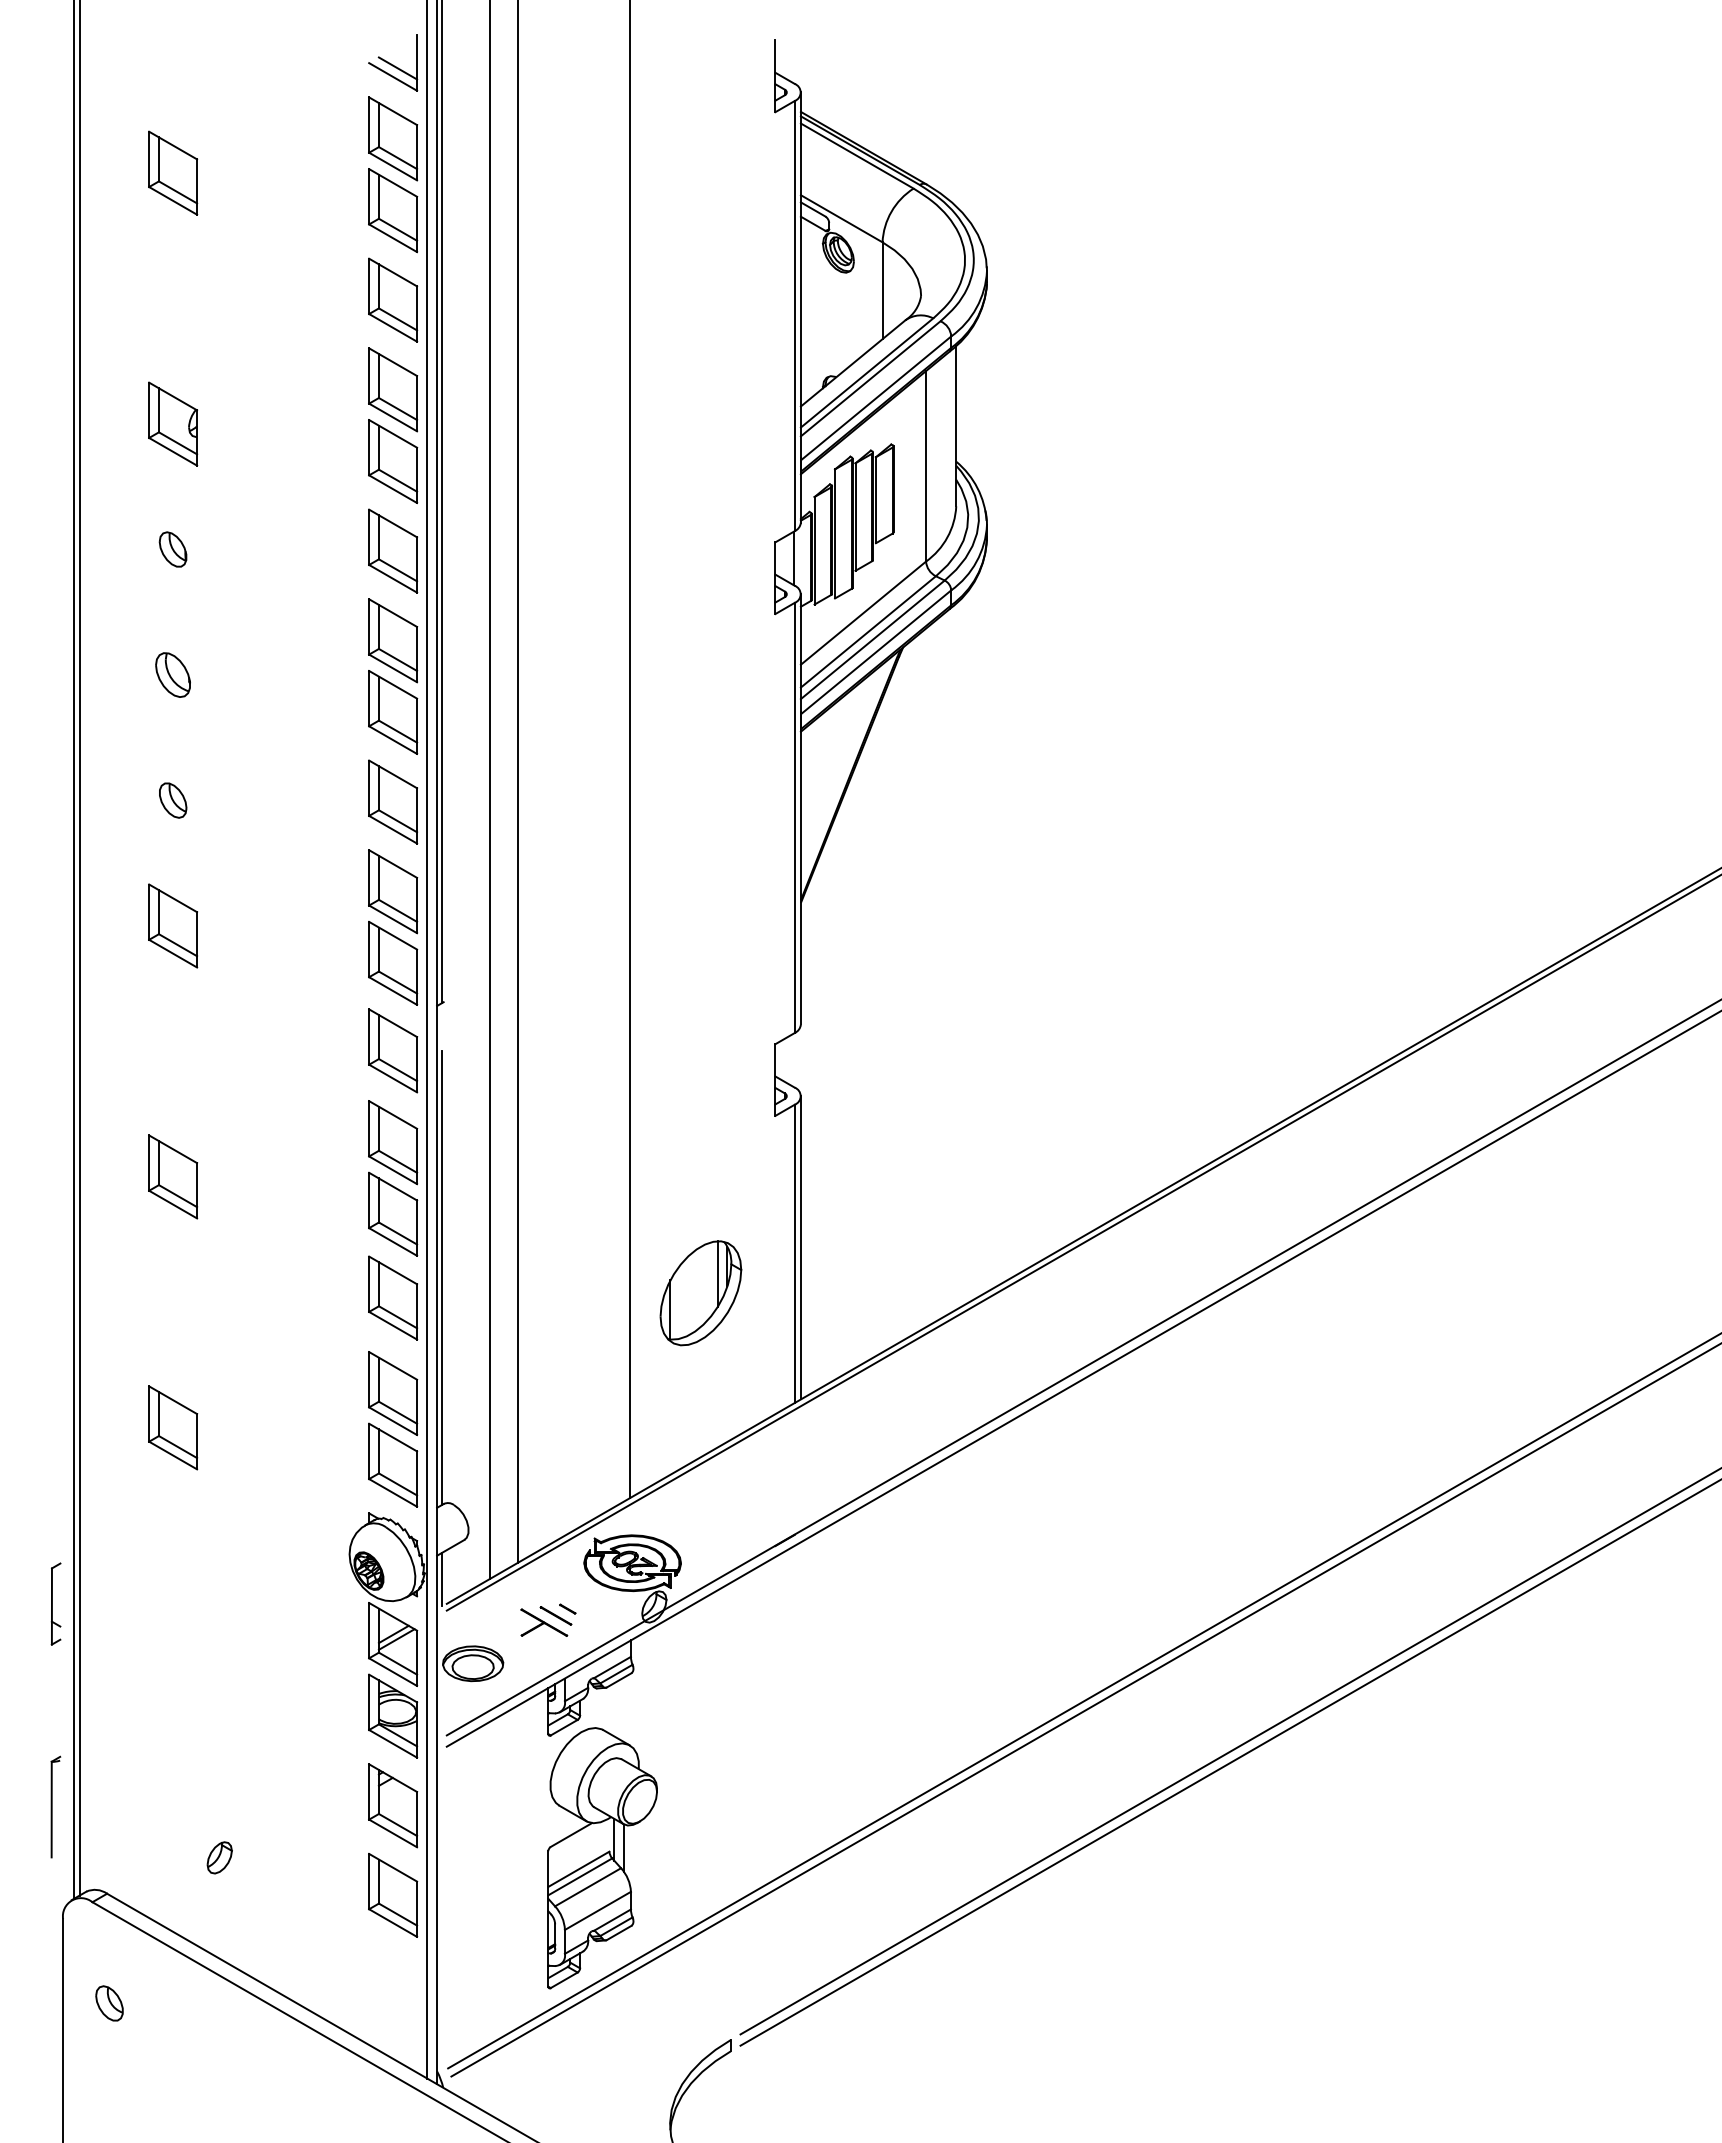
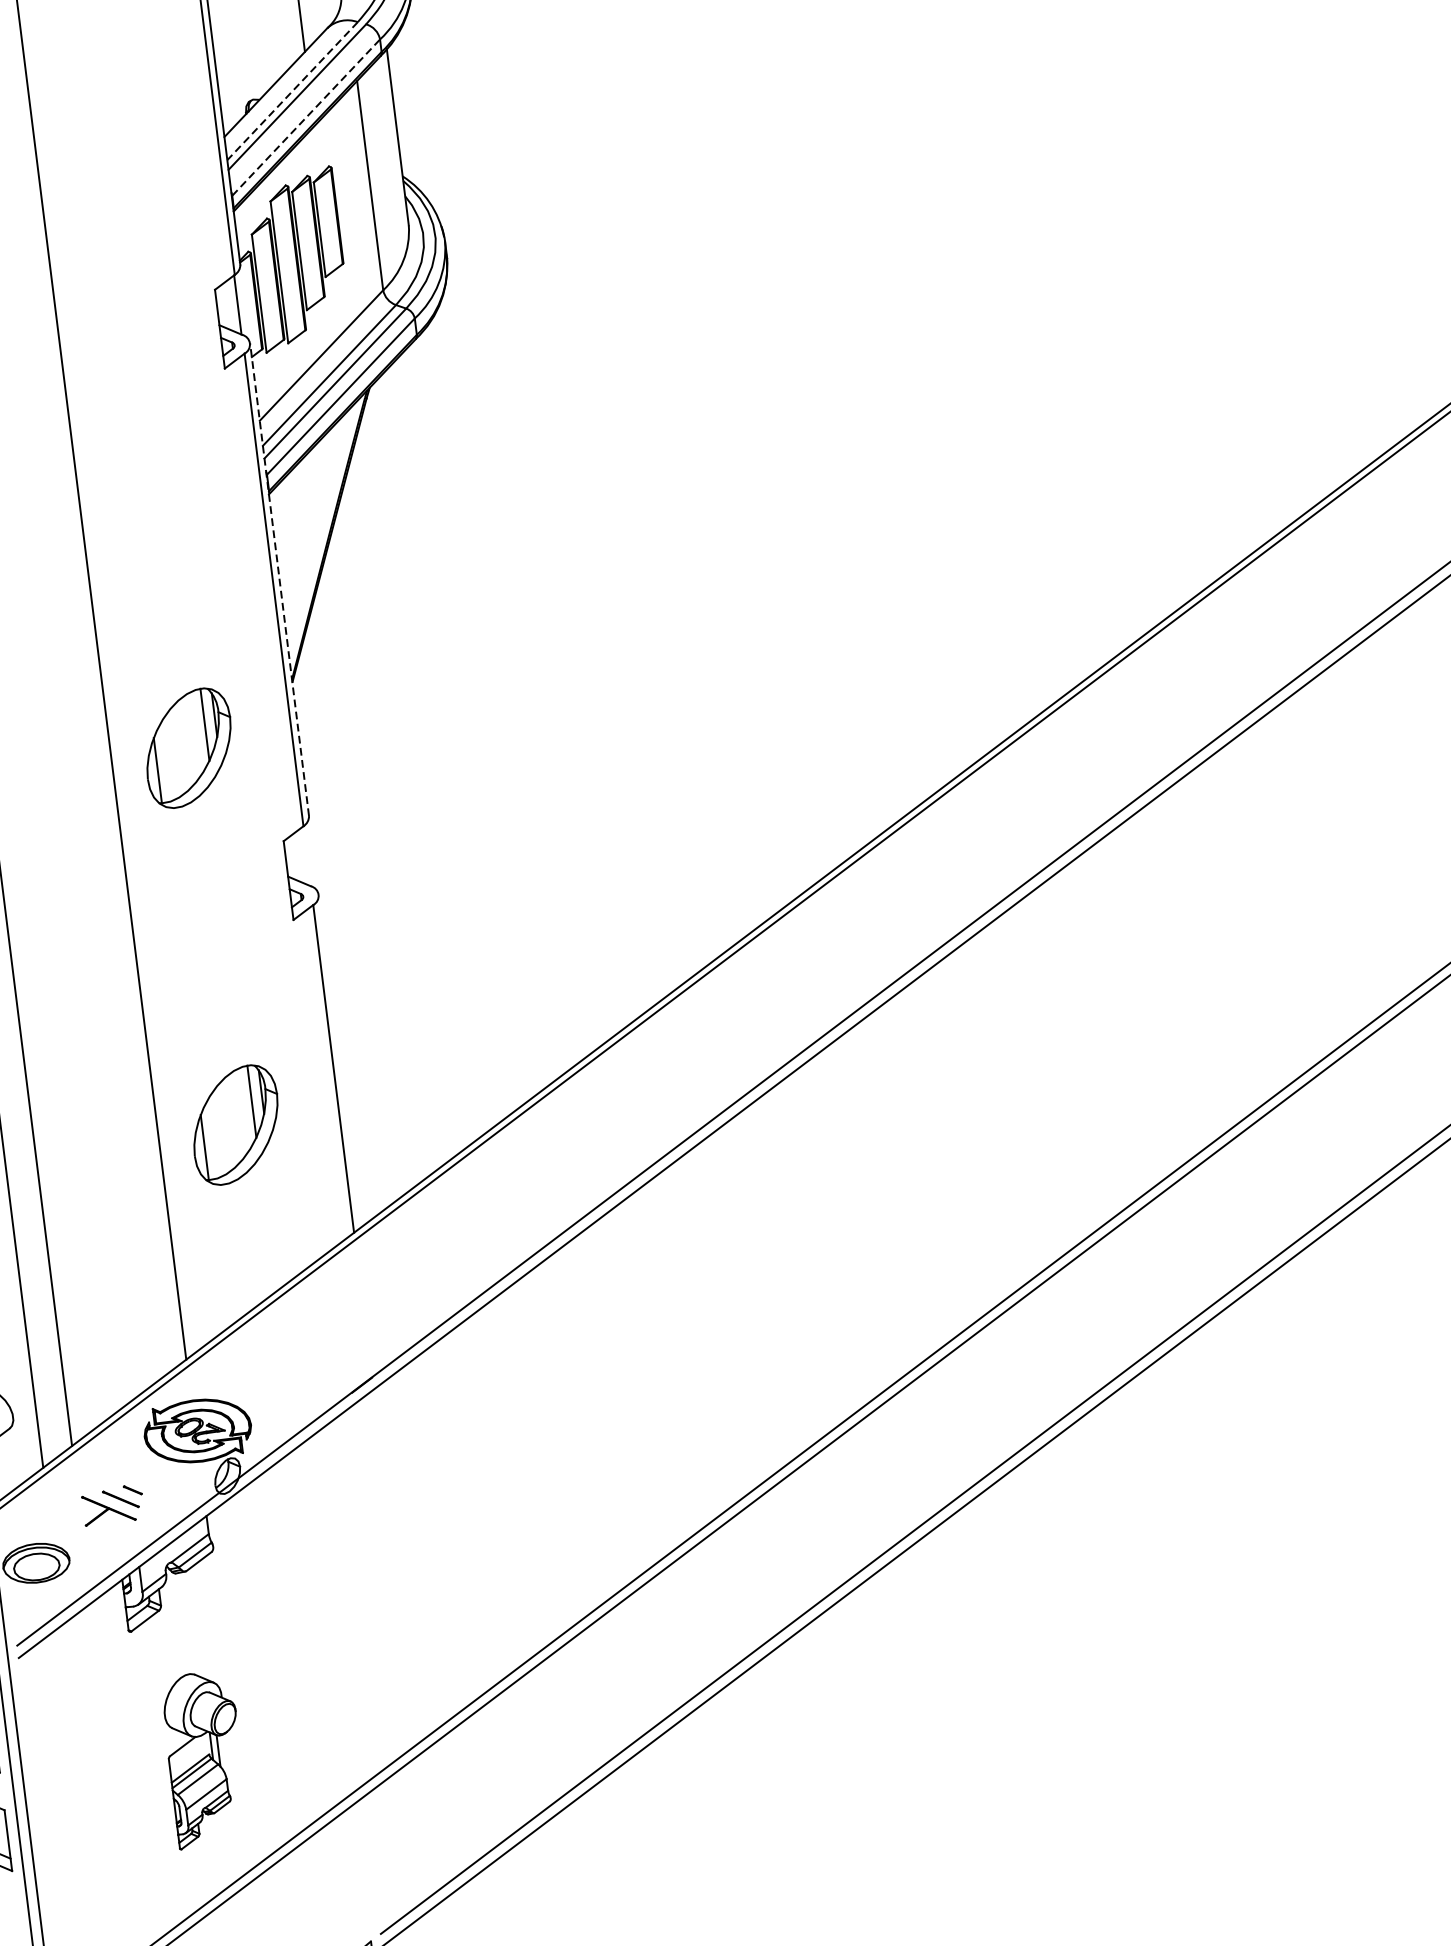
line: (867, 372) -> (292, 90), solid -> dashed
line: (876, 397) -> (306, 116), solid -> dashed
line: (800, 808) -> (279, 578), solid -> dashed
part: (700, 950) -> (188, 748), added
line: (800, 1247) -> (339, 1061), removed
part: (602, 1858) -> (205, 1759), size x0.6

